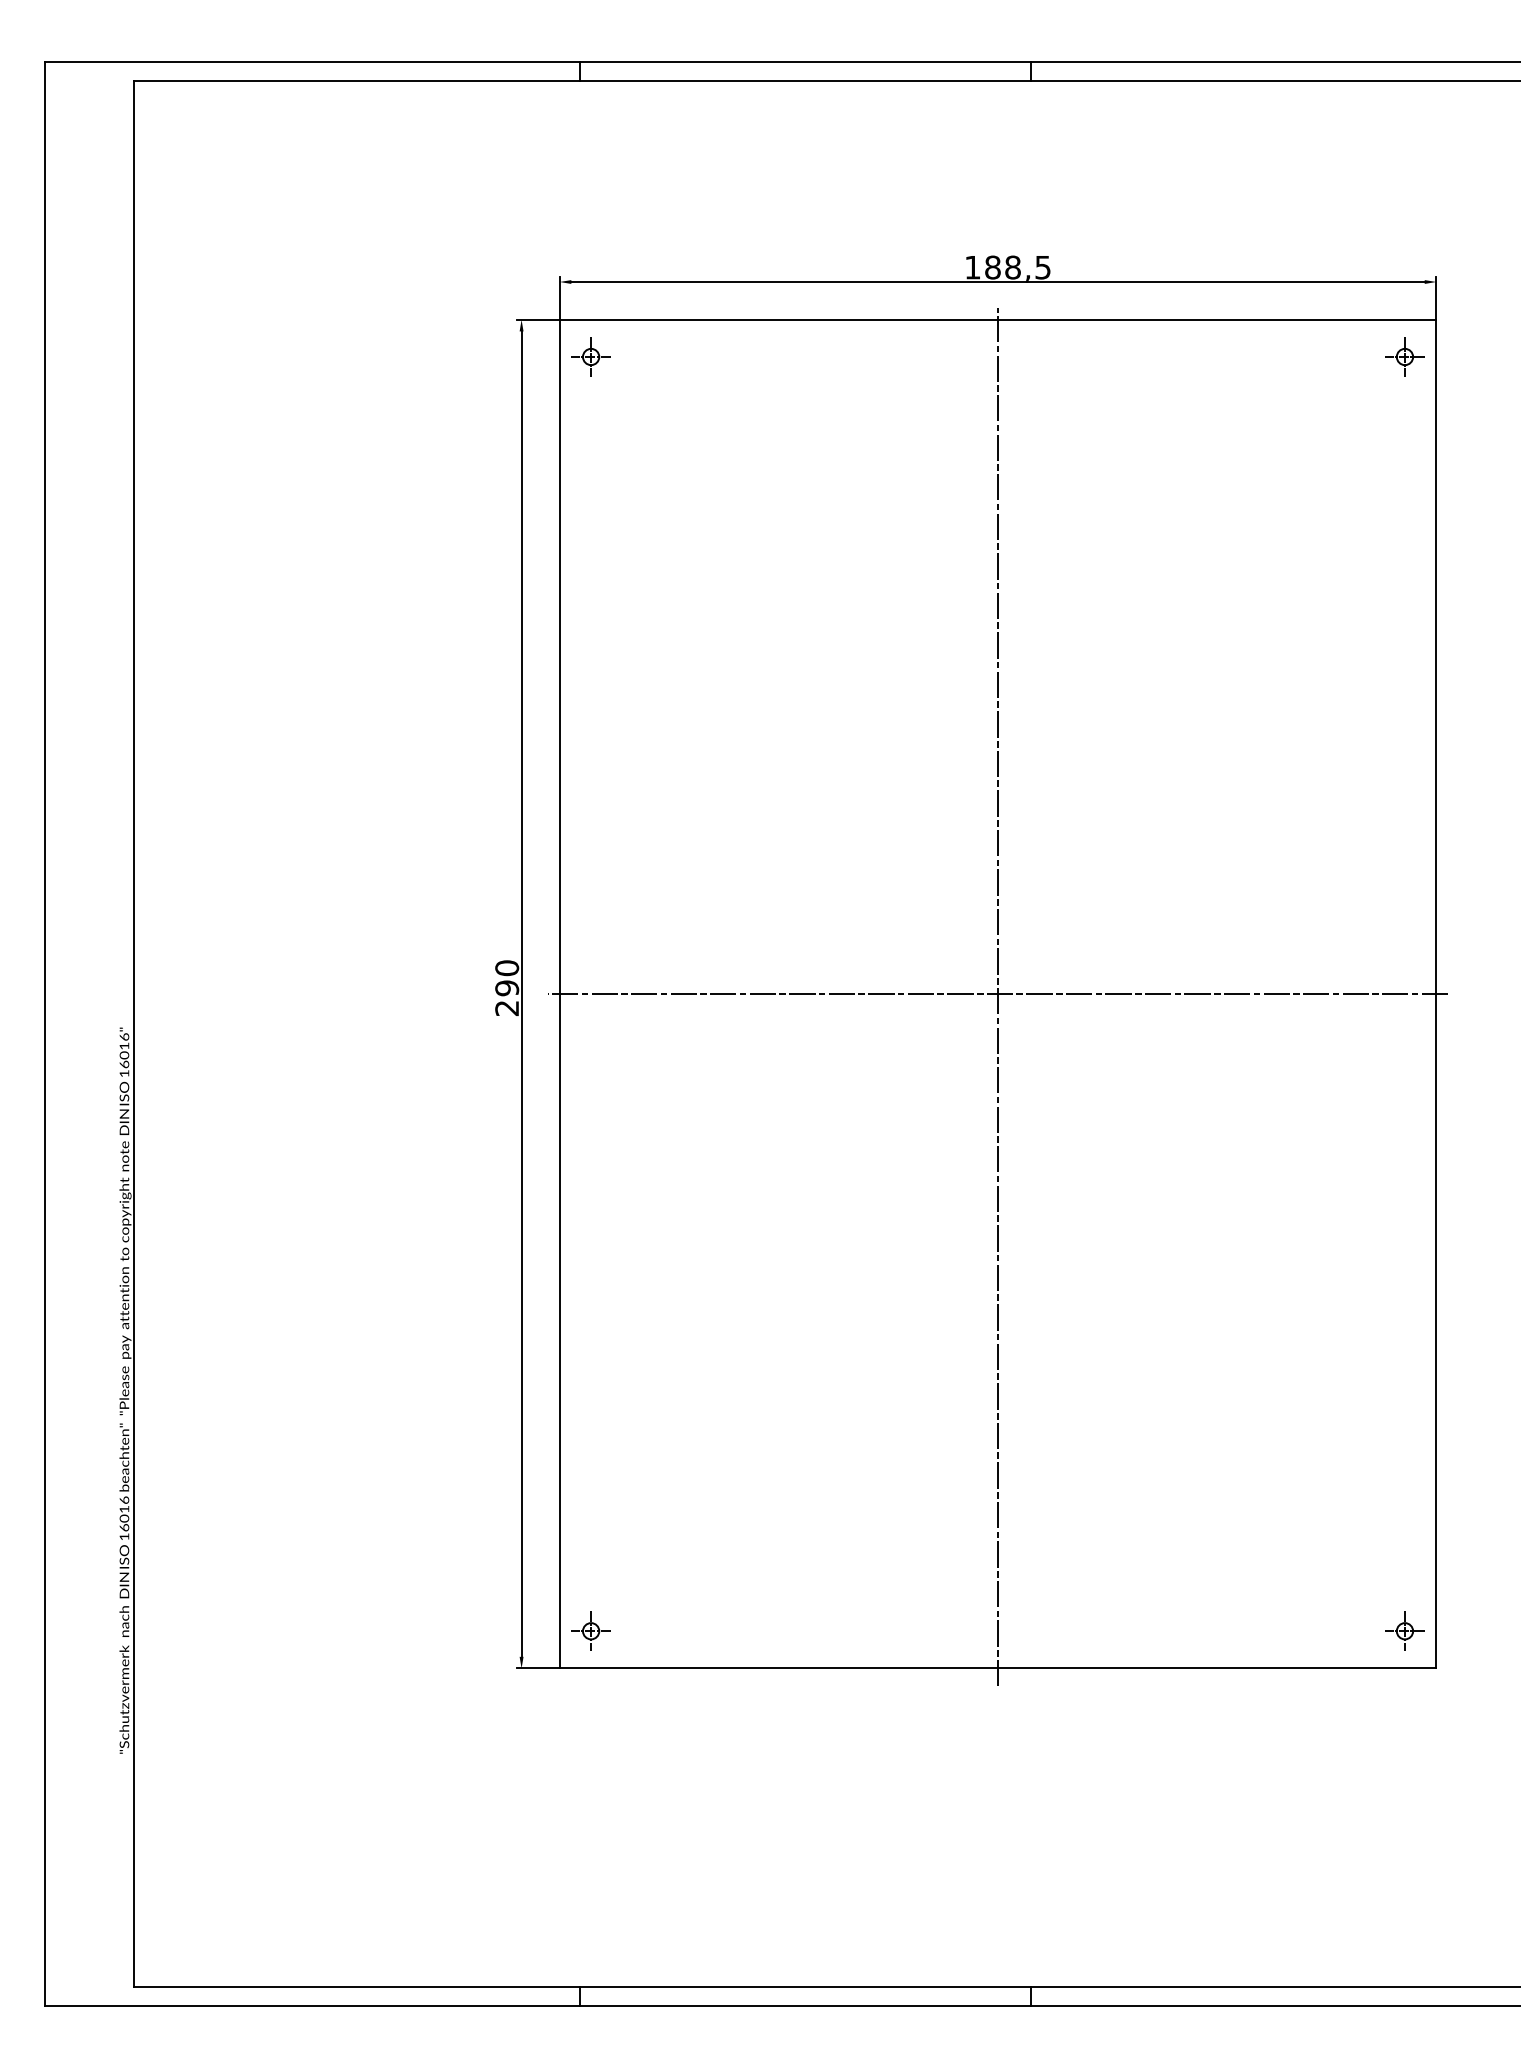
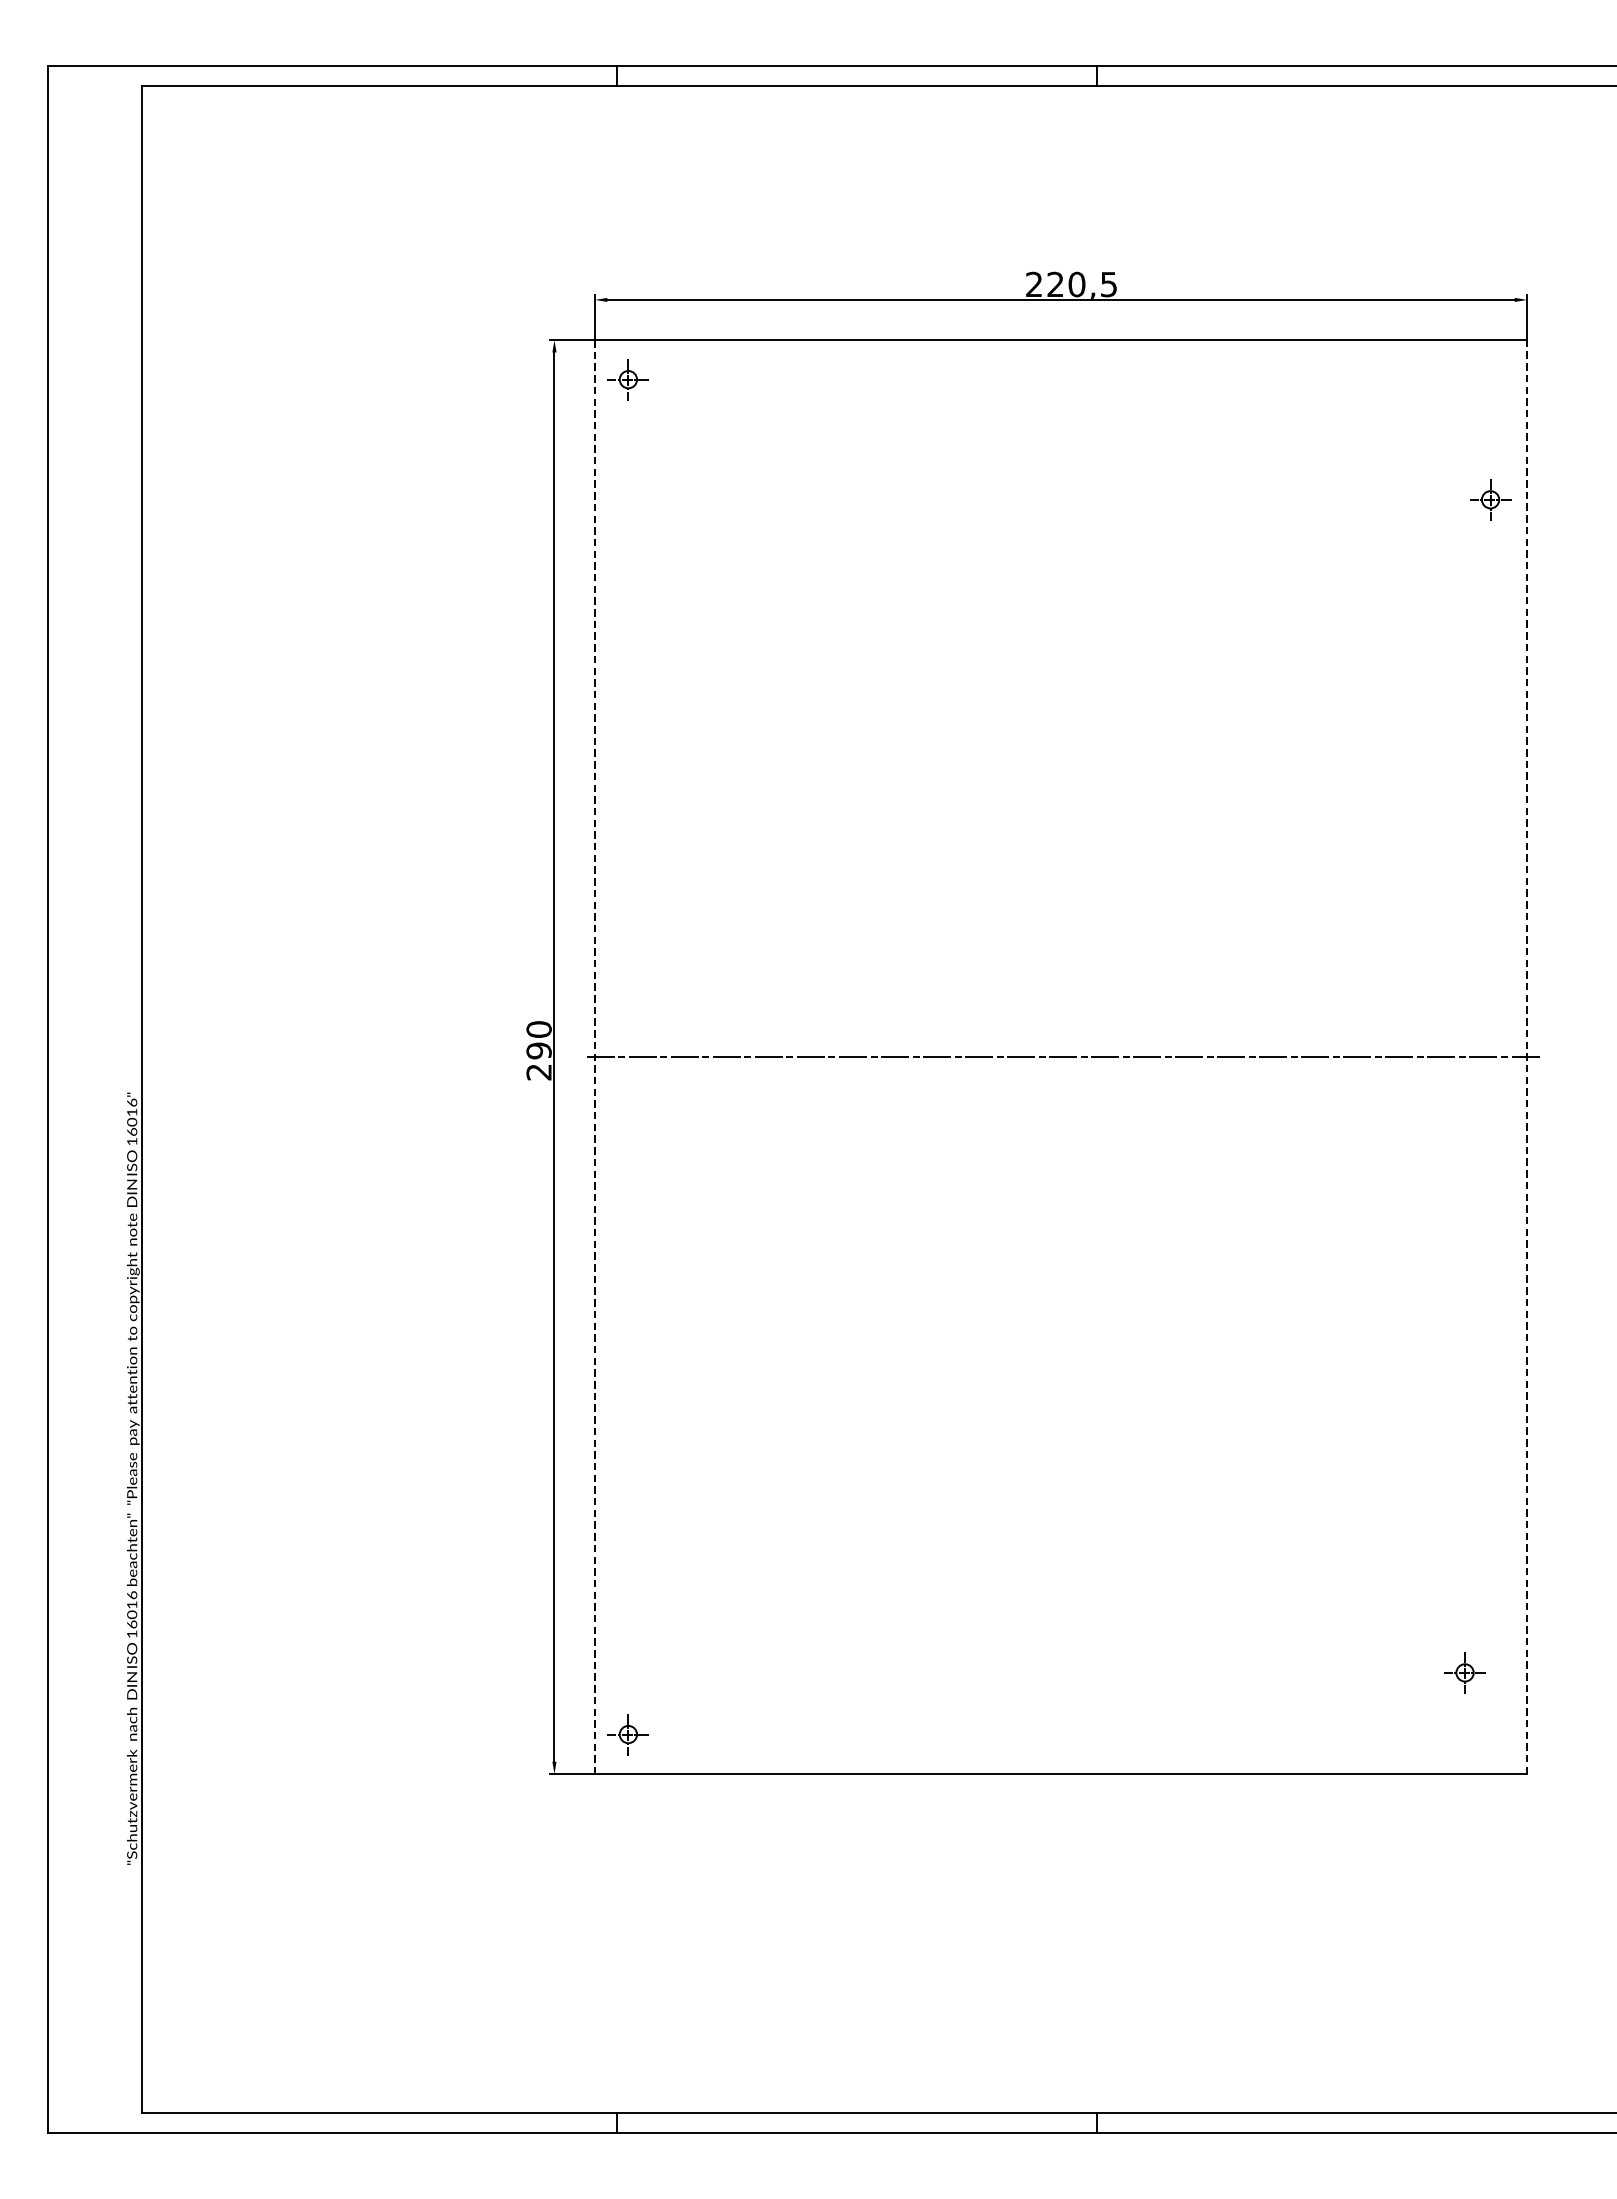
text: (992, 267) -> (1055, 284), 188,5 -> 220,5
part: (1404, 356) -> (1490, 499), moved
line: (1436, 993) -> (1527, 1056), solid -> dashed
line: (559, 994) -> (594, 1057), solid -> dashed
line: (998, 997) -> (1061, 1060), removed
part: (1404, 1630) -> (1464, 1672), moved

